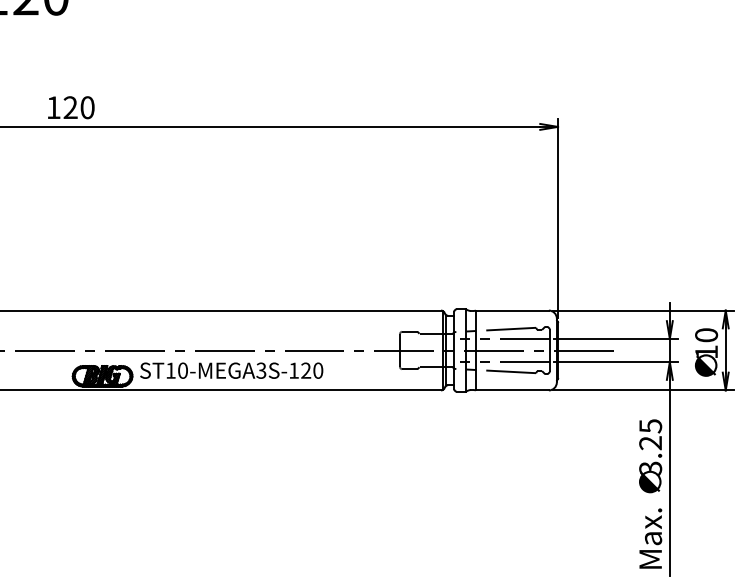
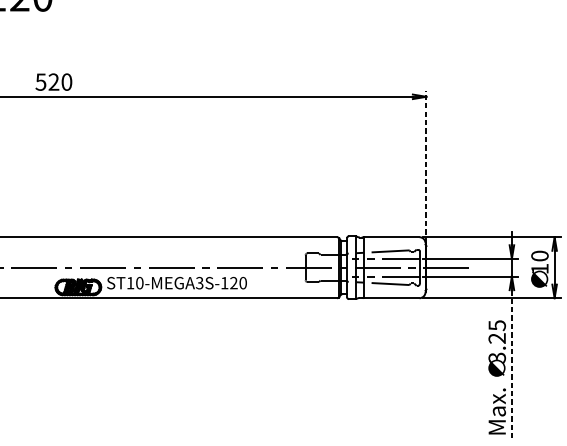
text: (53, 107) -> (40, 81), 120 -> 520
line: (558, 218) -> (426, 166), solid -> dashed
line: (669, 477) -> (511, 364), solid -> dashed

